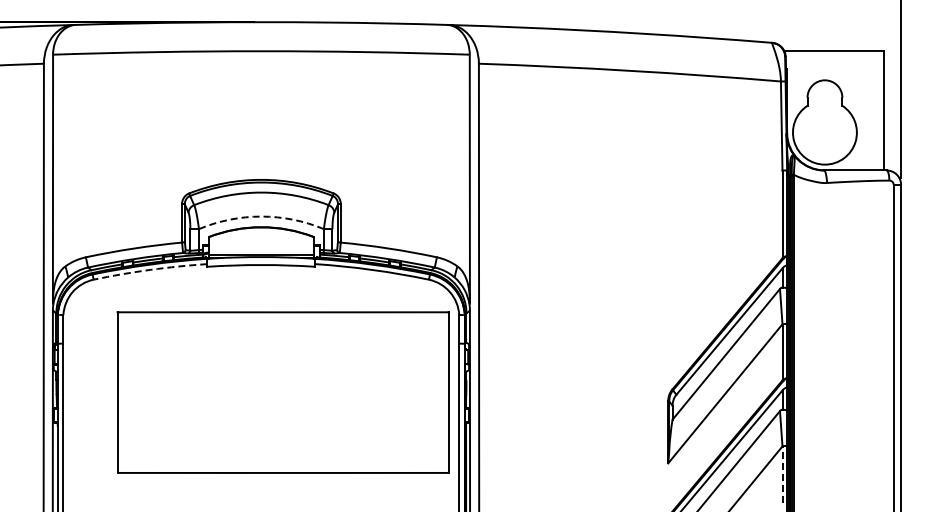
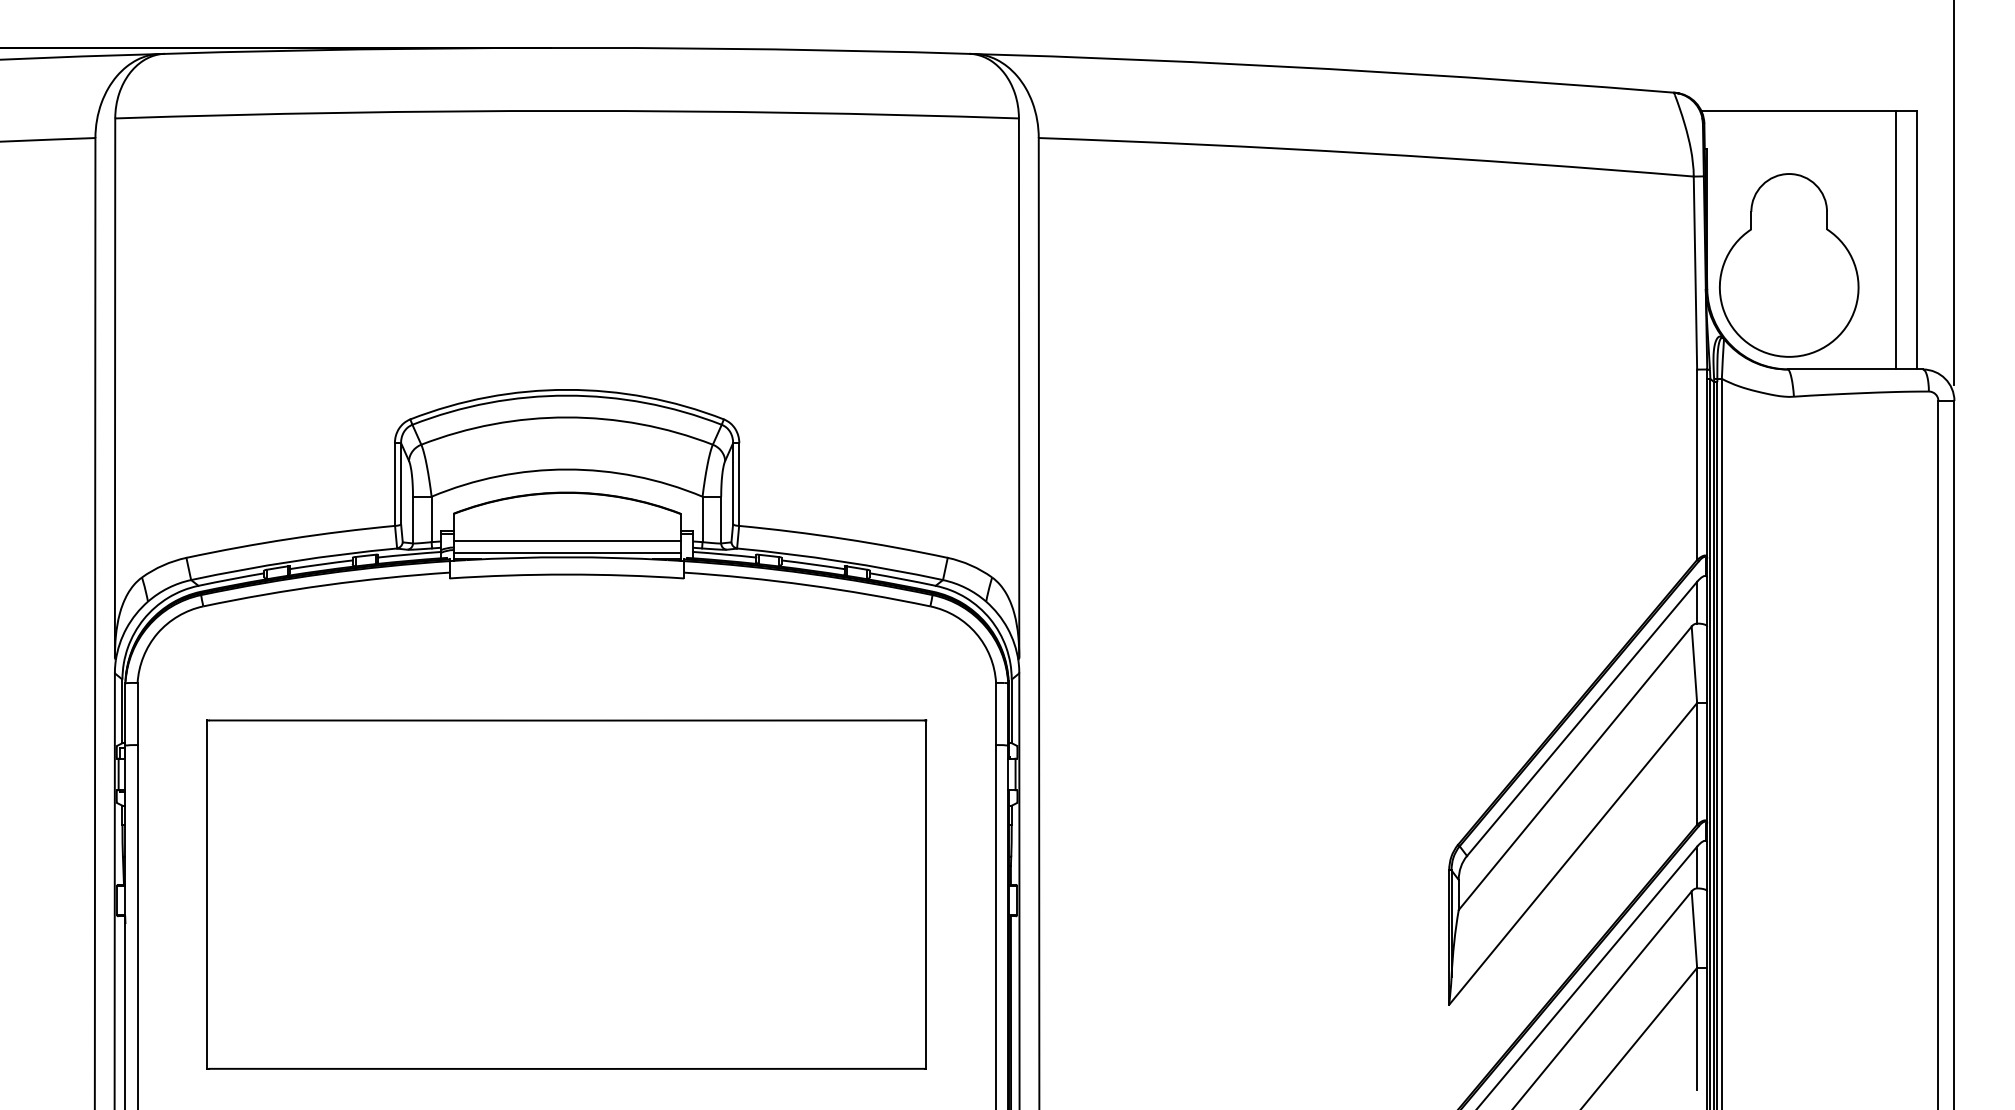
line: (874, 110) -> (1896, 239), added
arc: (261, 216) -> (567, 469), dashed -> solid
line: (261, 249) -> (567, 540), added
arc: (150, 269) -> (326, 584), dashed -> solid
part: (282, 392) -> (565, 894), moved
line: (782, 473) -> (1697, 1026), dashed -> solid

